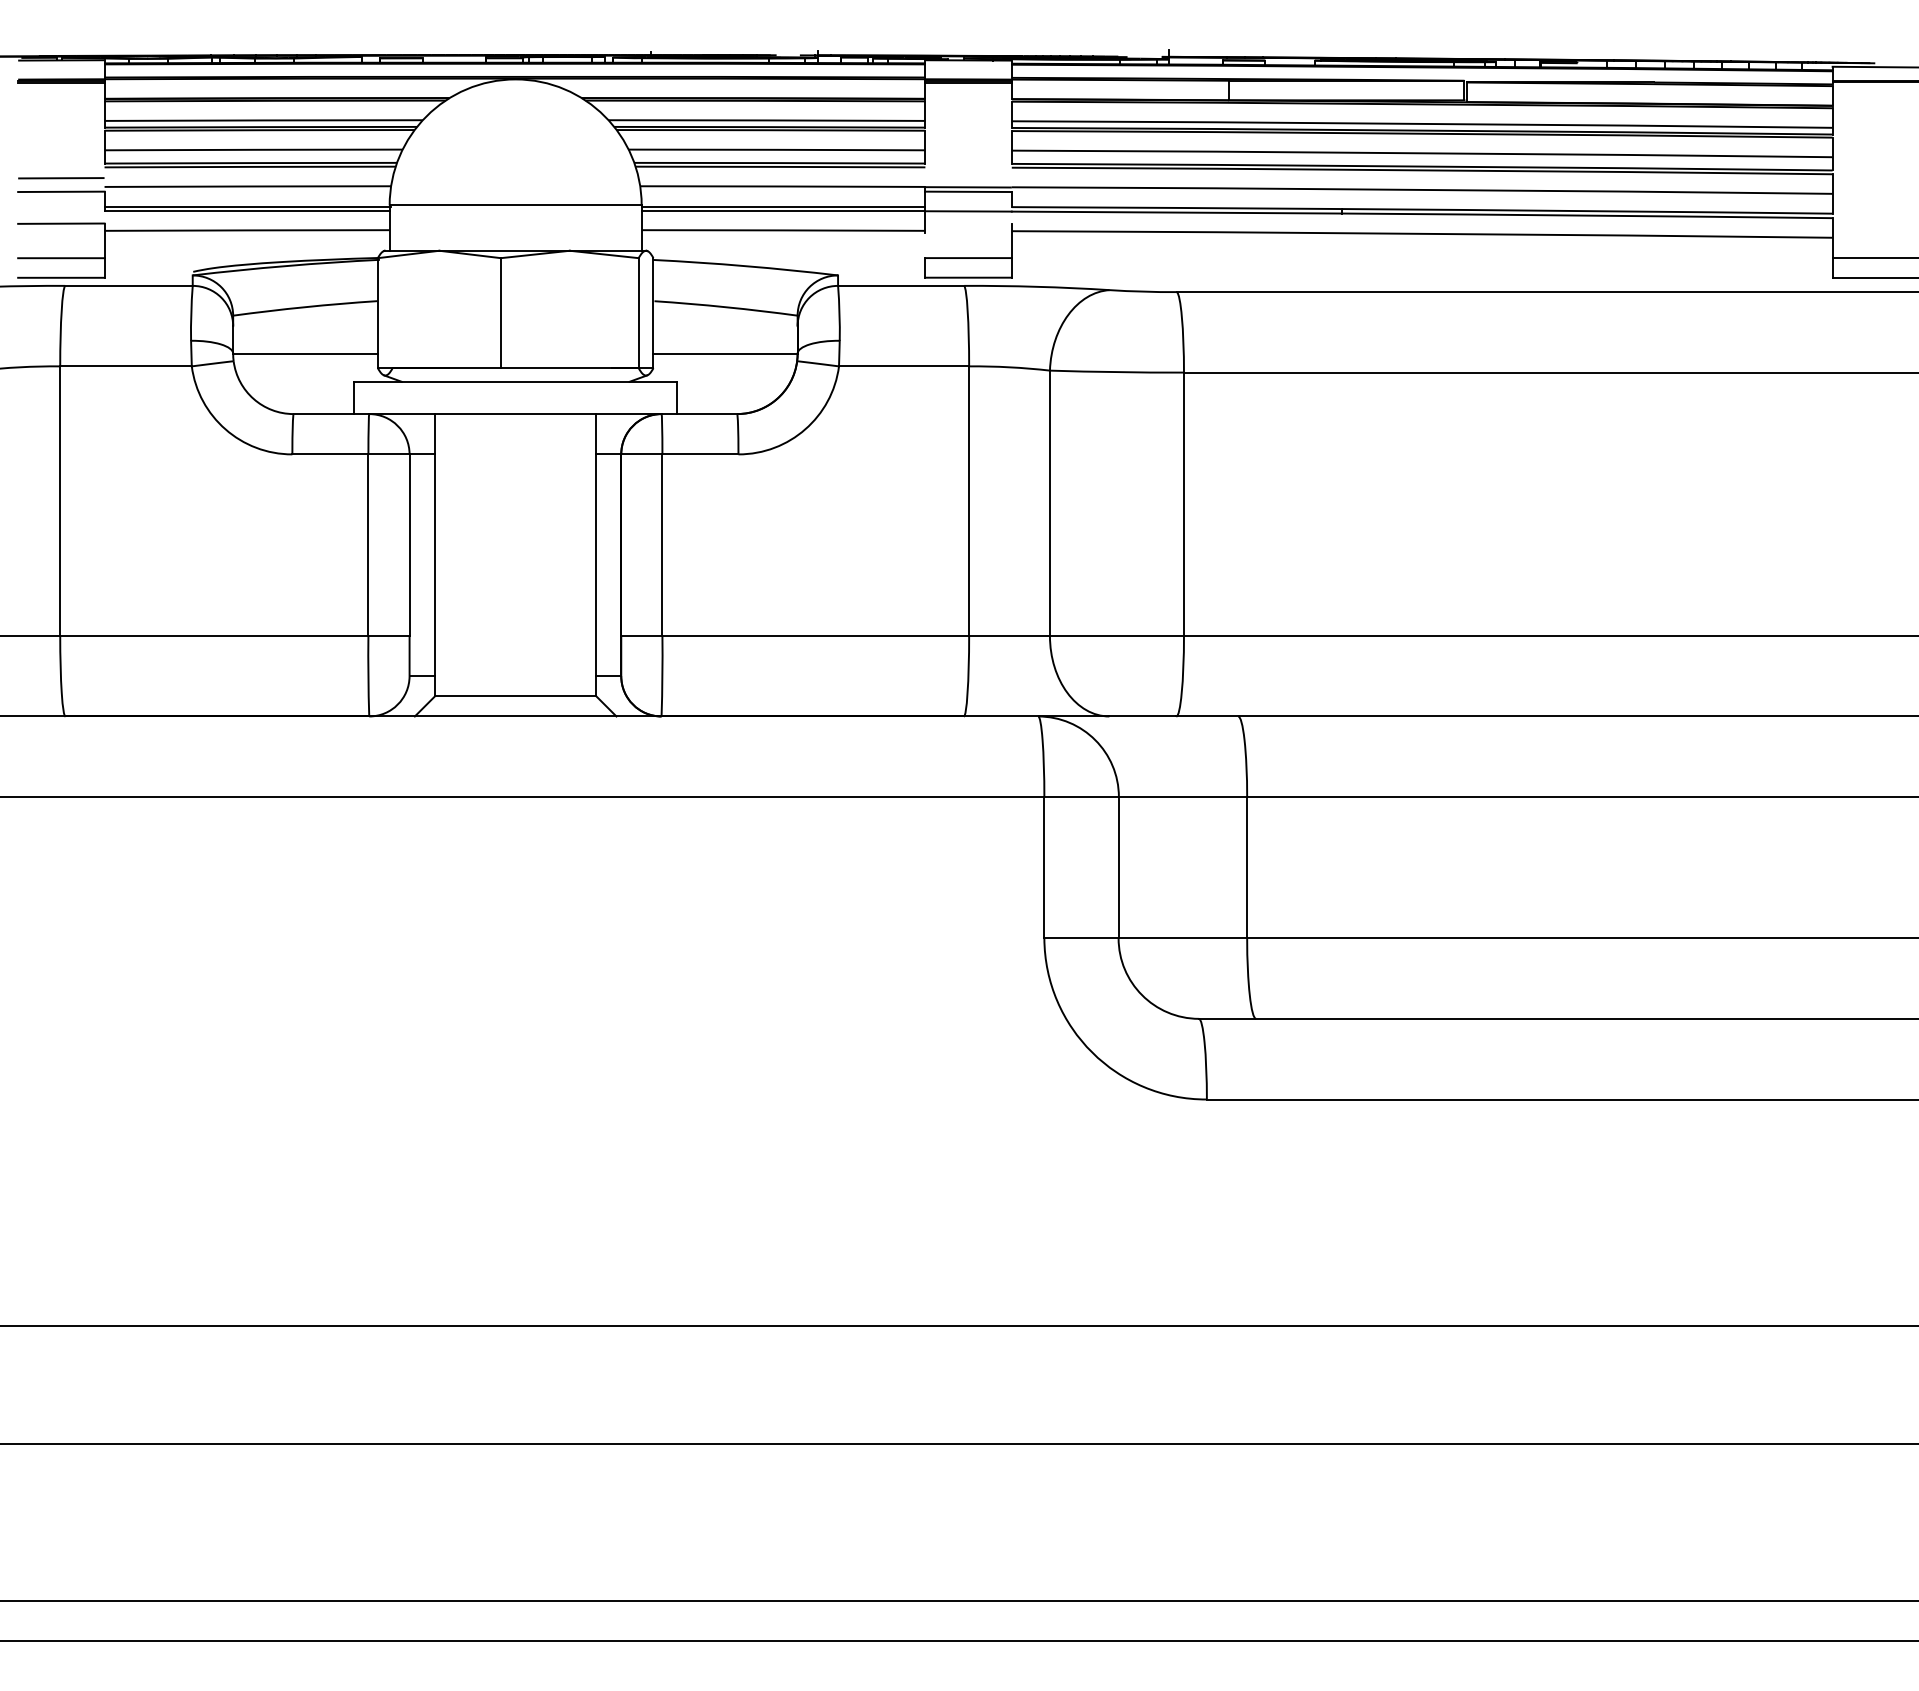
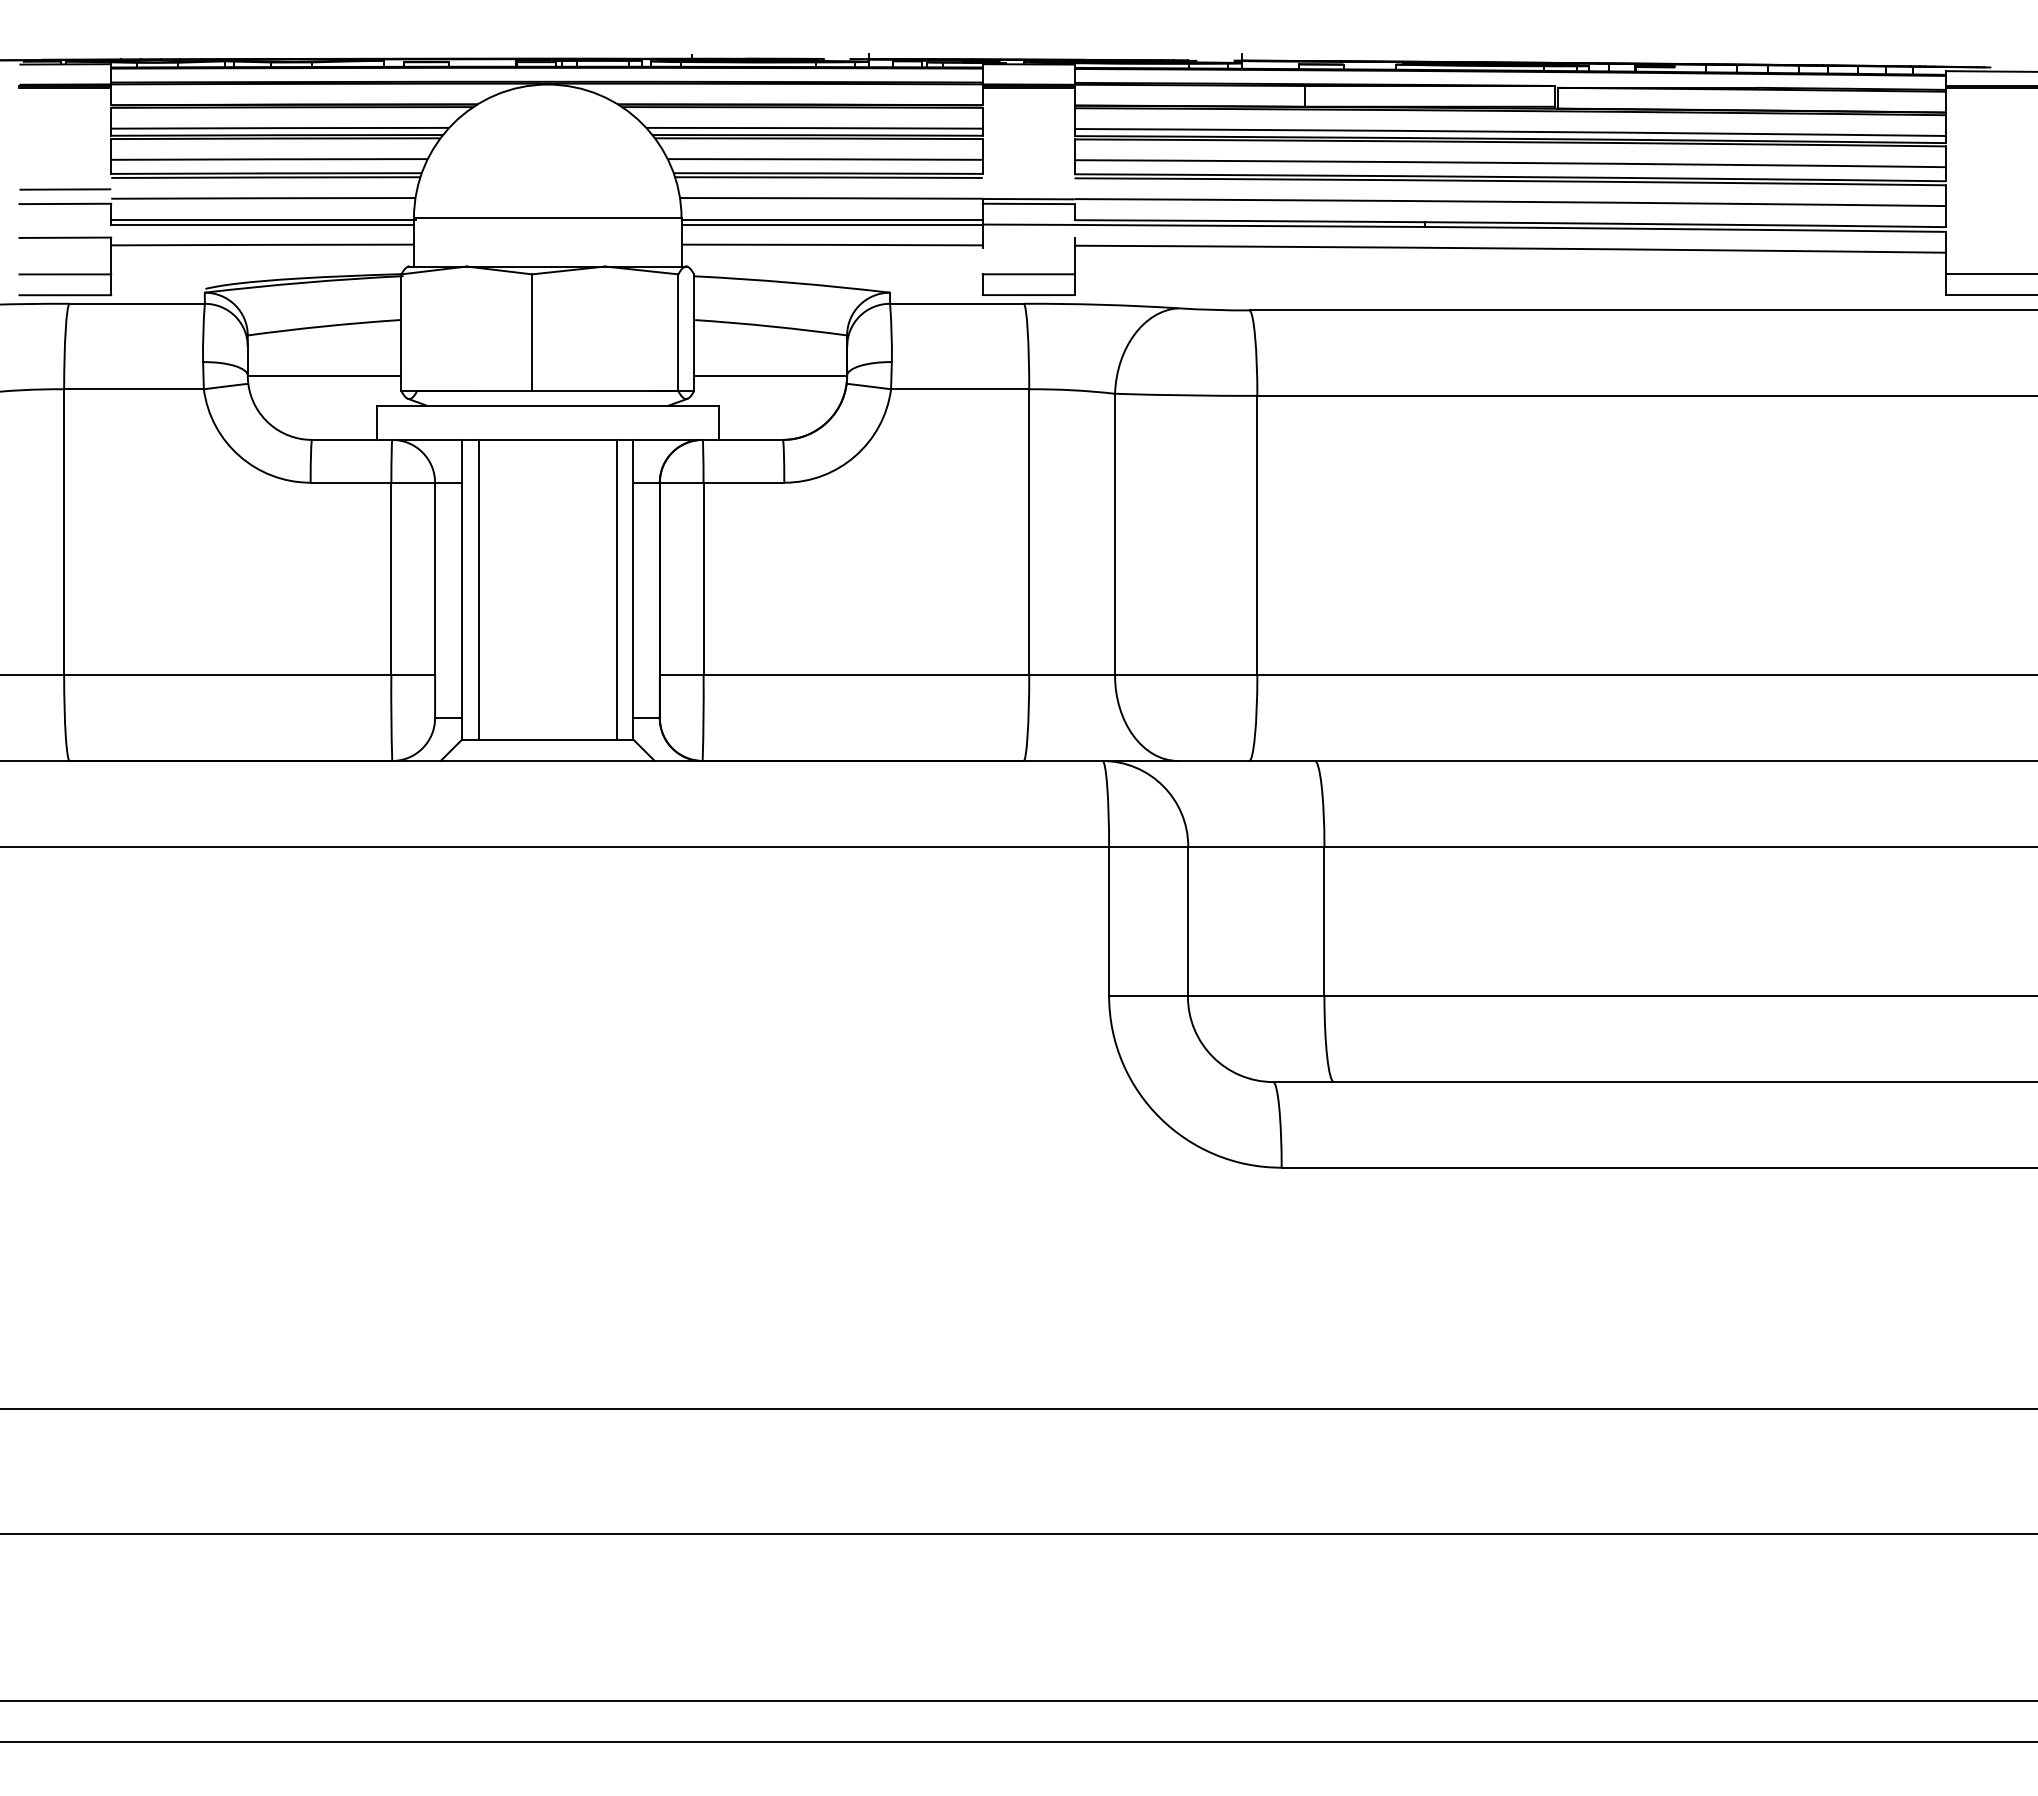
line: (450, 554) -> (478, 589), added
line: (580, 554) -> (616, 589), added

